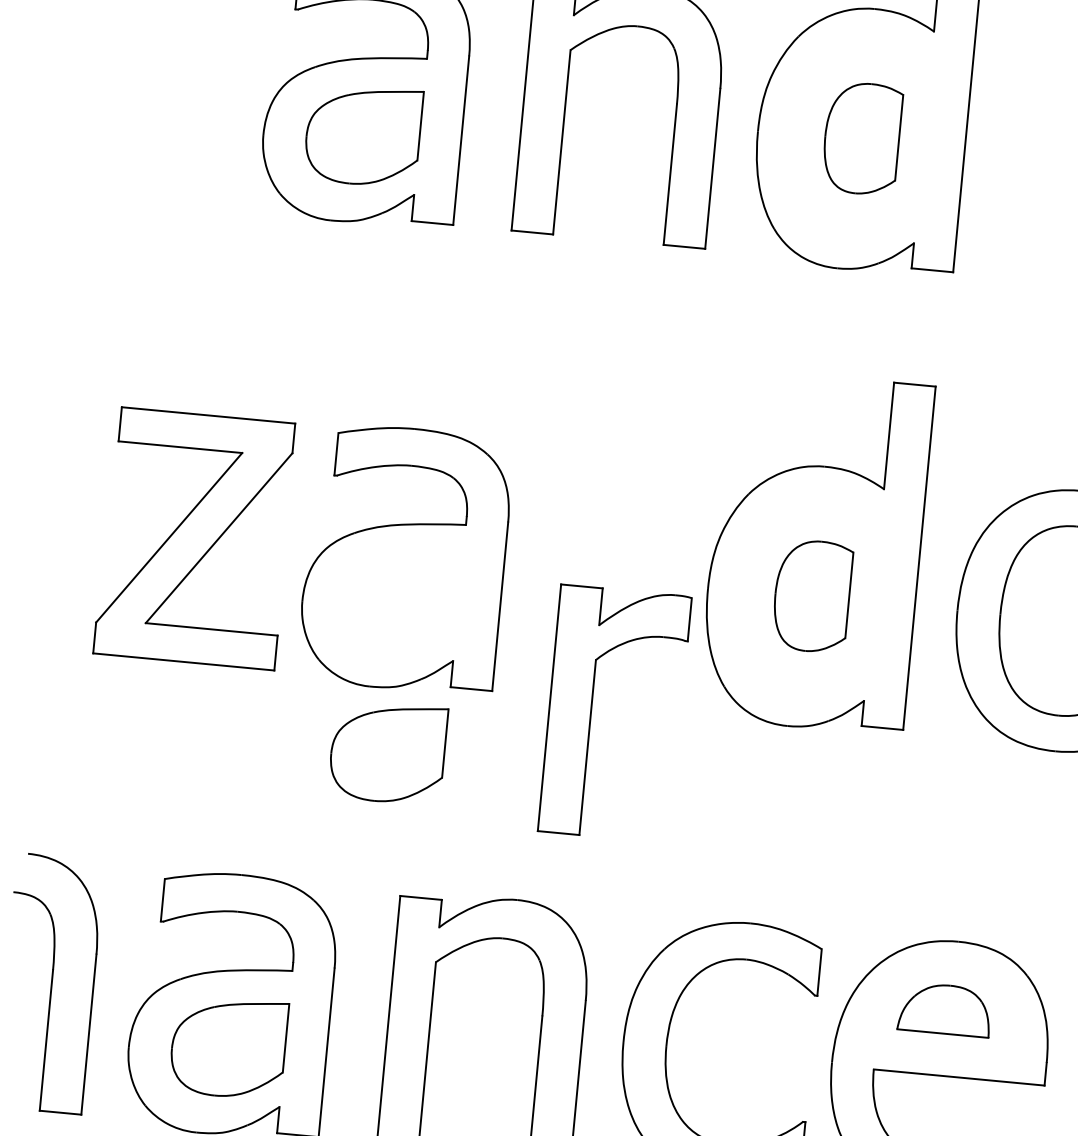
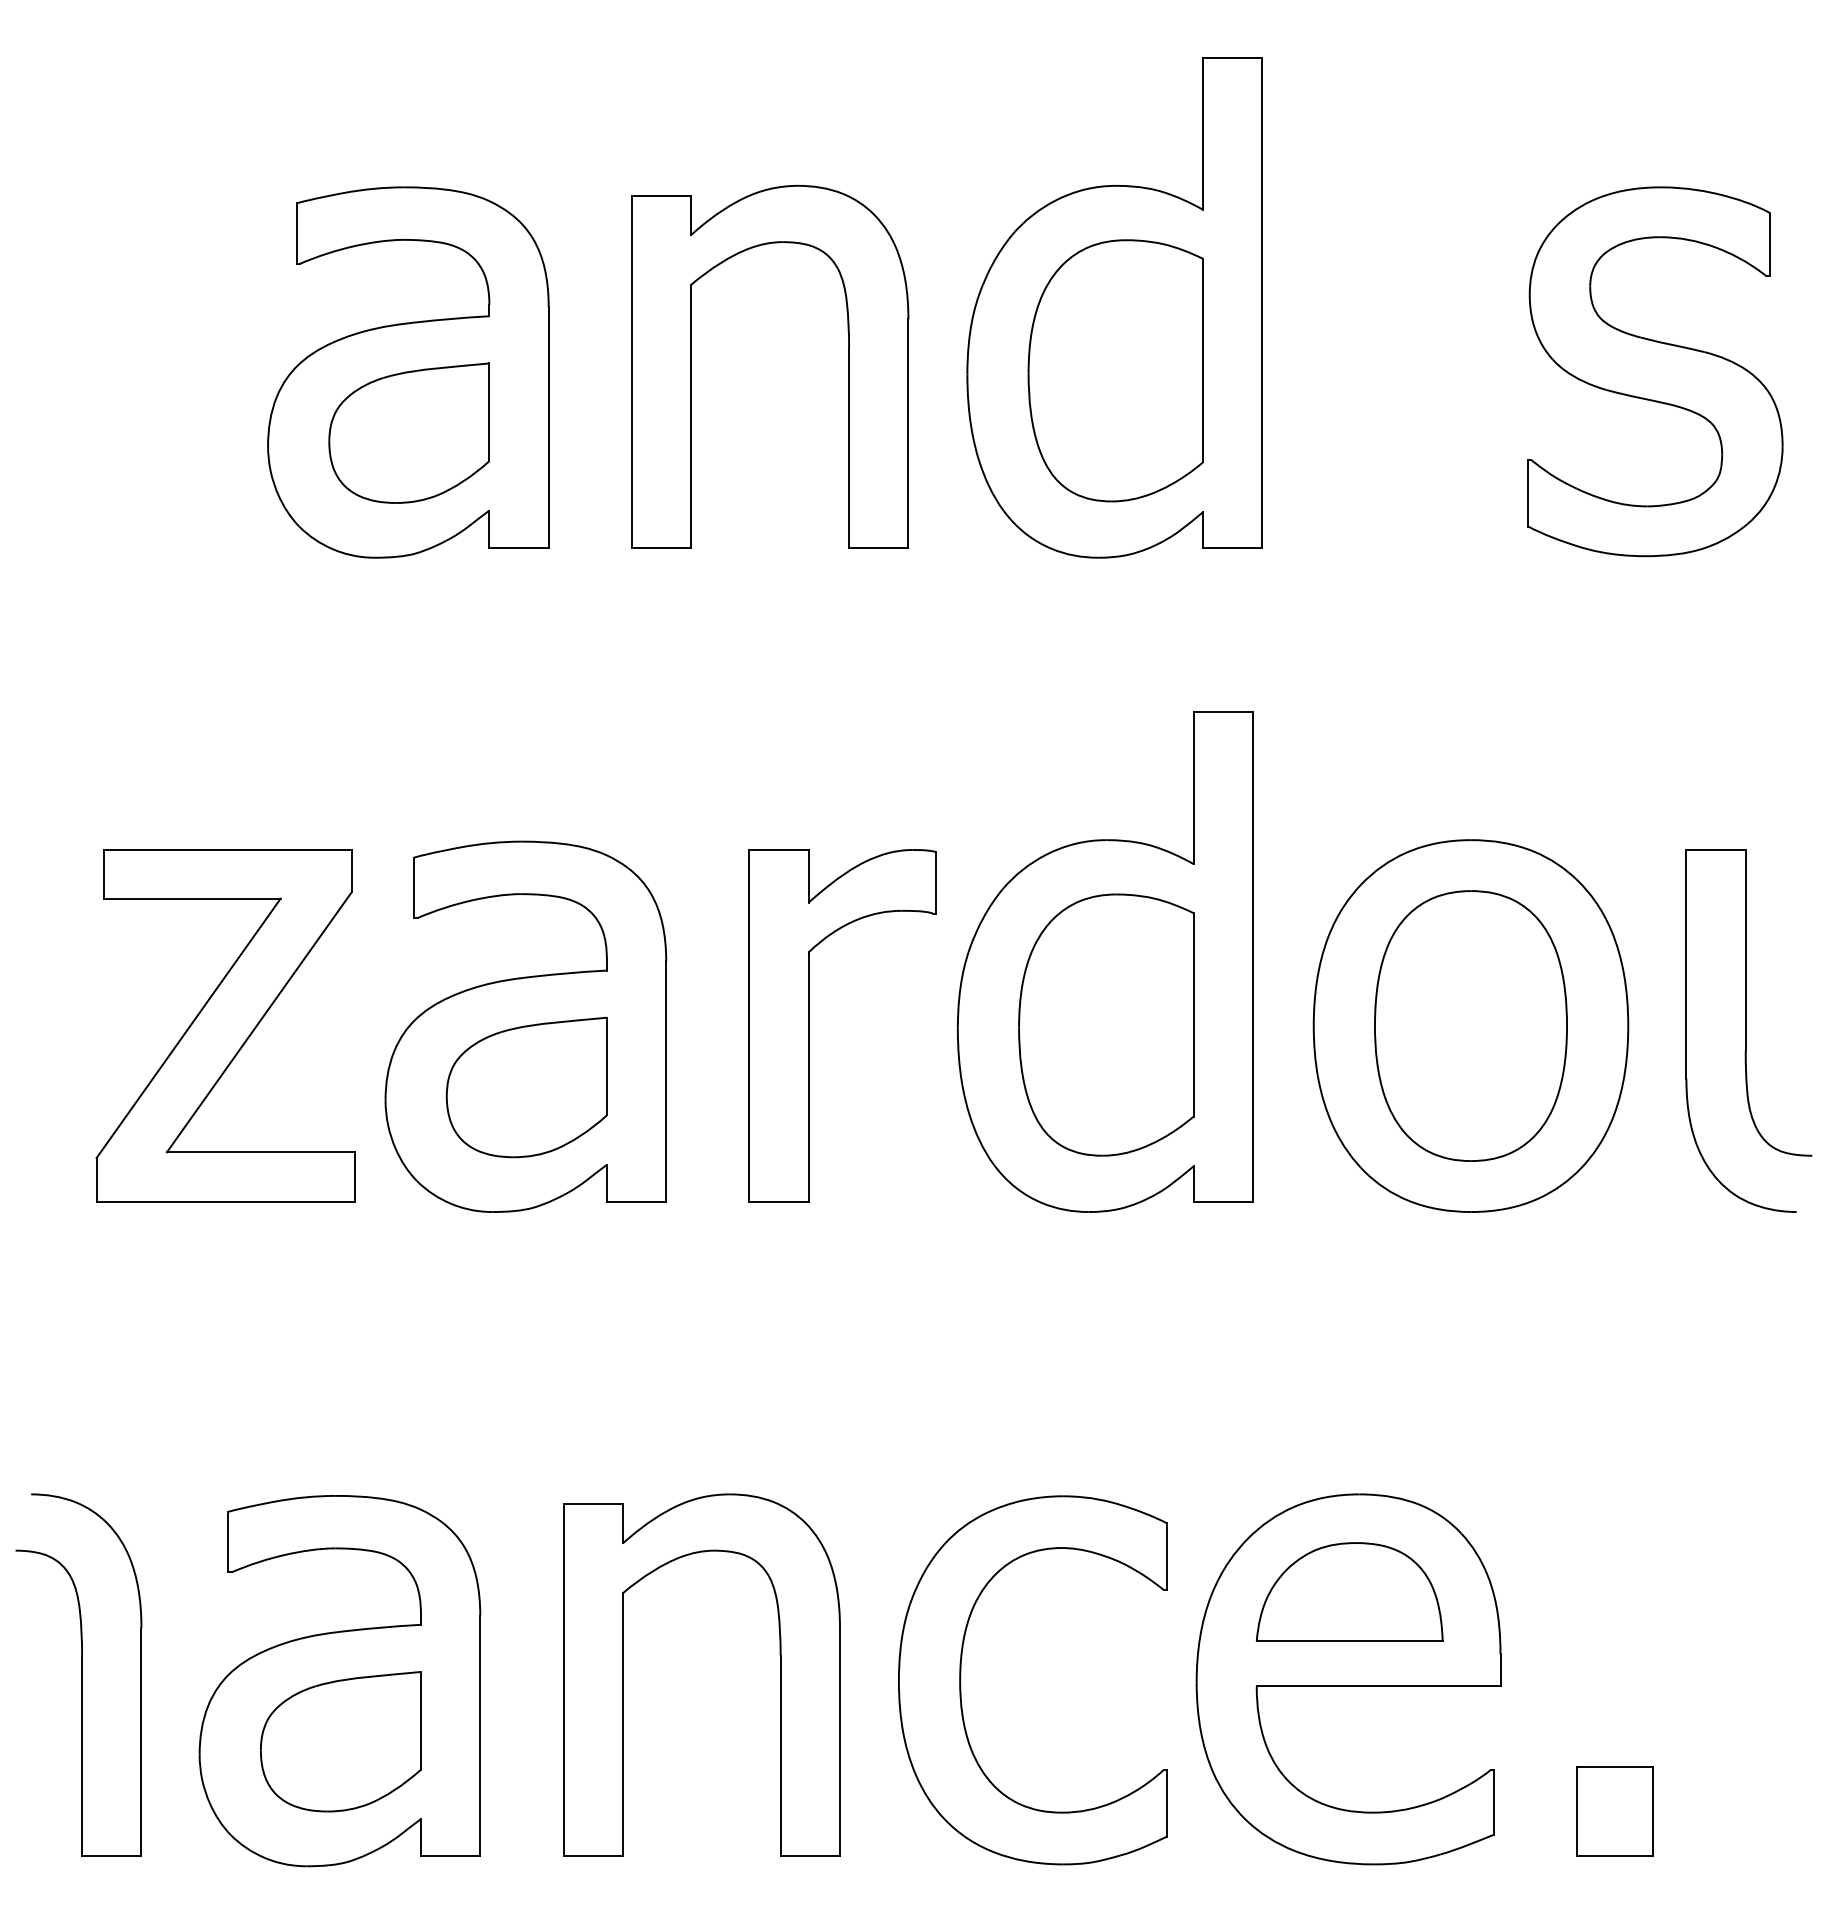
part: (862, 138) -> (1115, 370), size x1.67
part: (812, 595) -> (1106, 1024), size x1.67
part: (591, 711) -> (809, 1025), moved
part: (387, 752) -> (526, 1087), moved
part: (945, 1009) -> (1349, 1591), size x1.43

